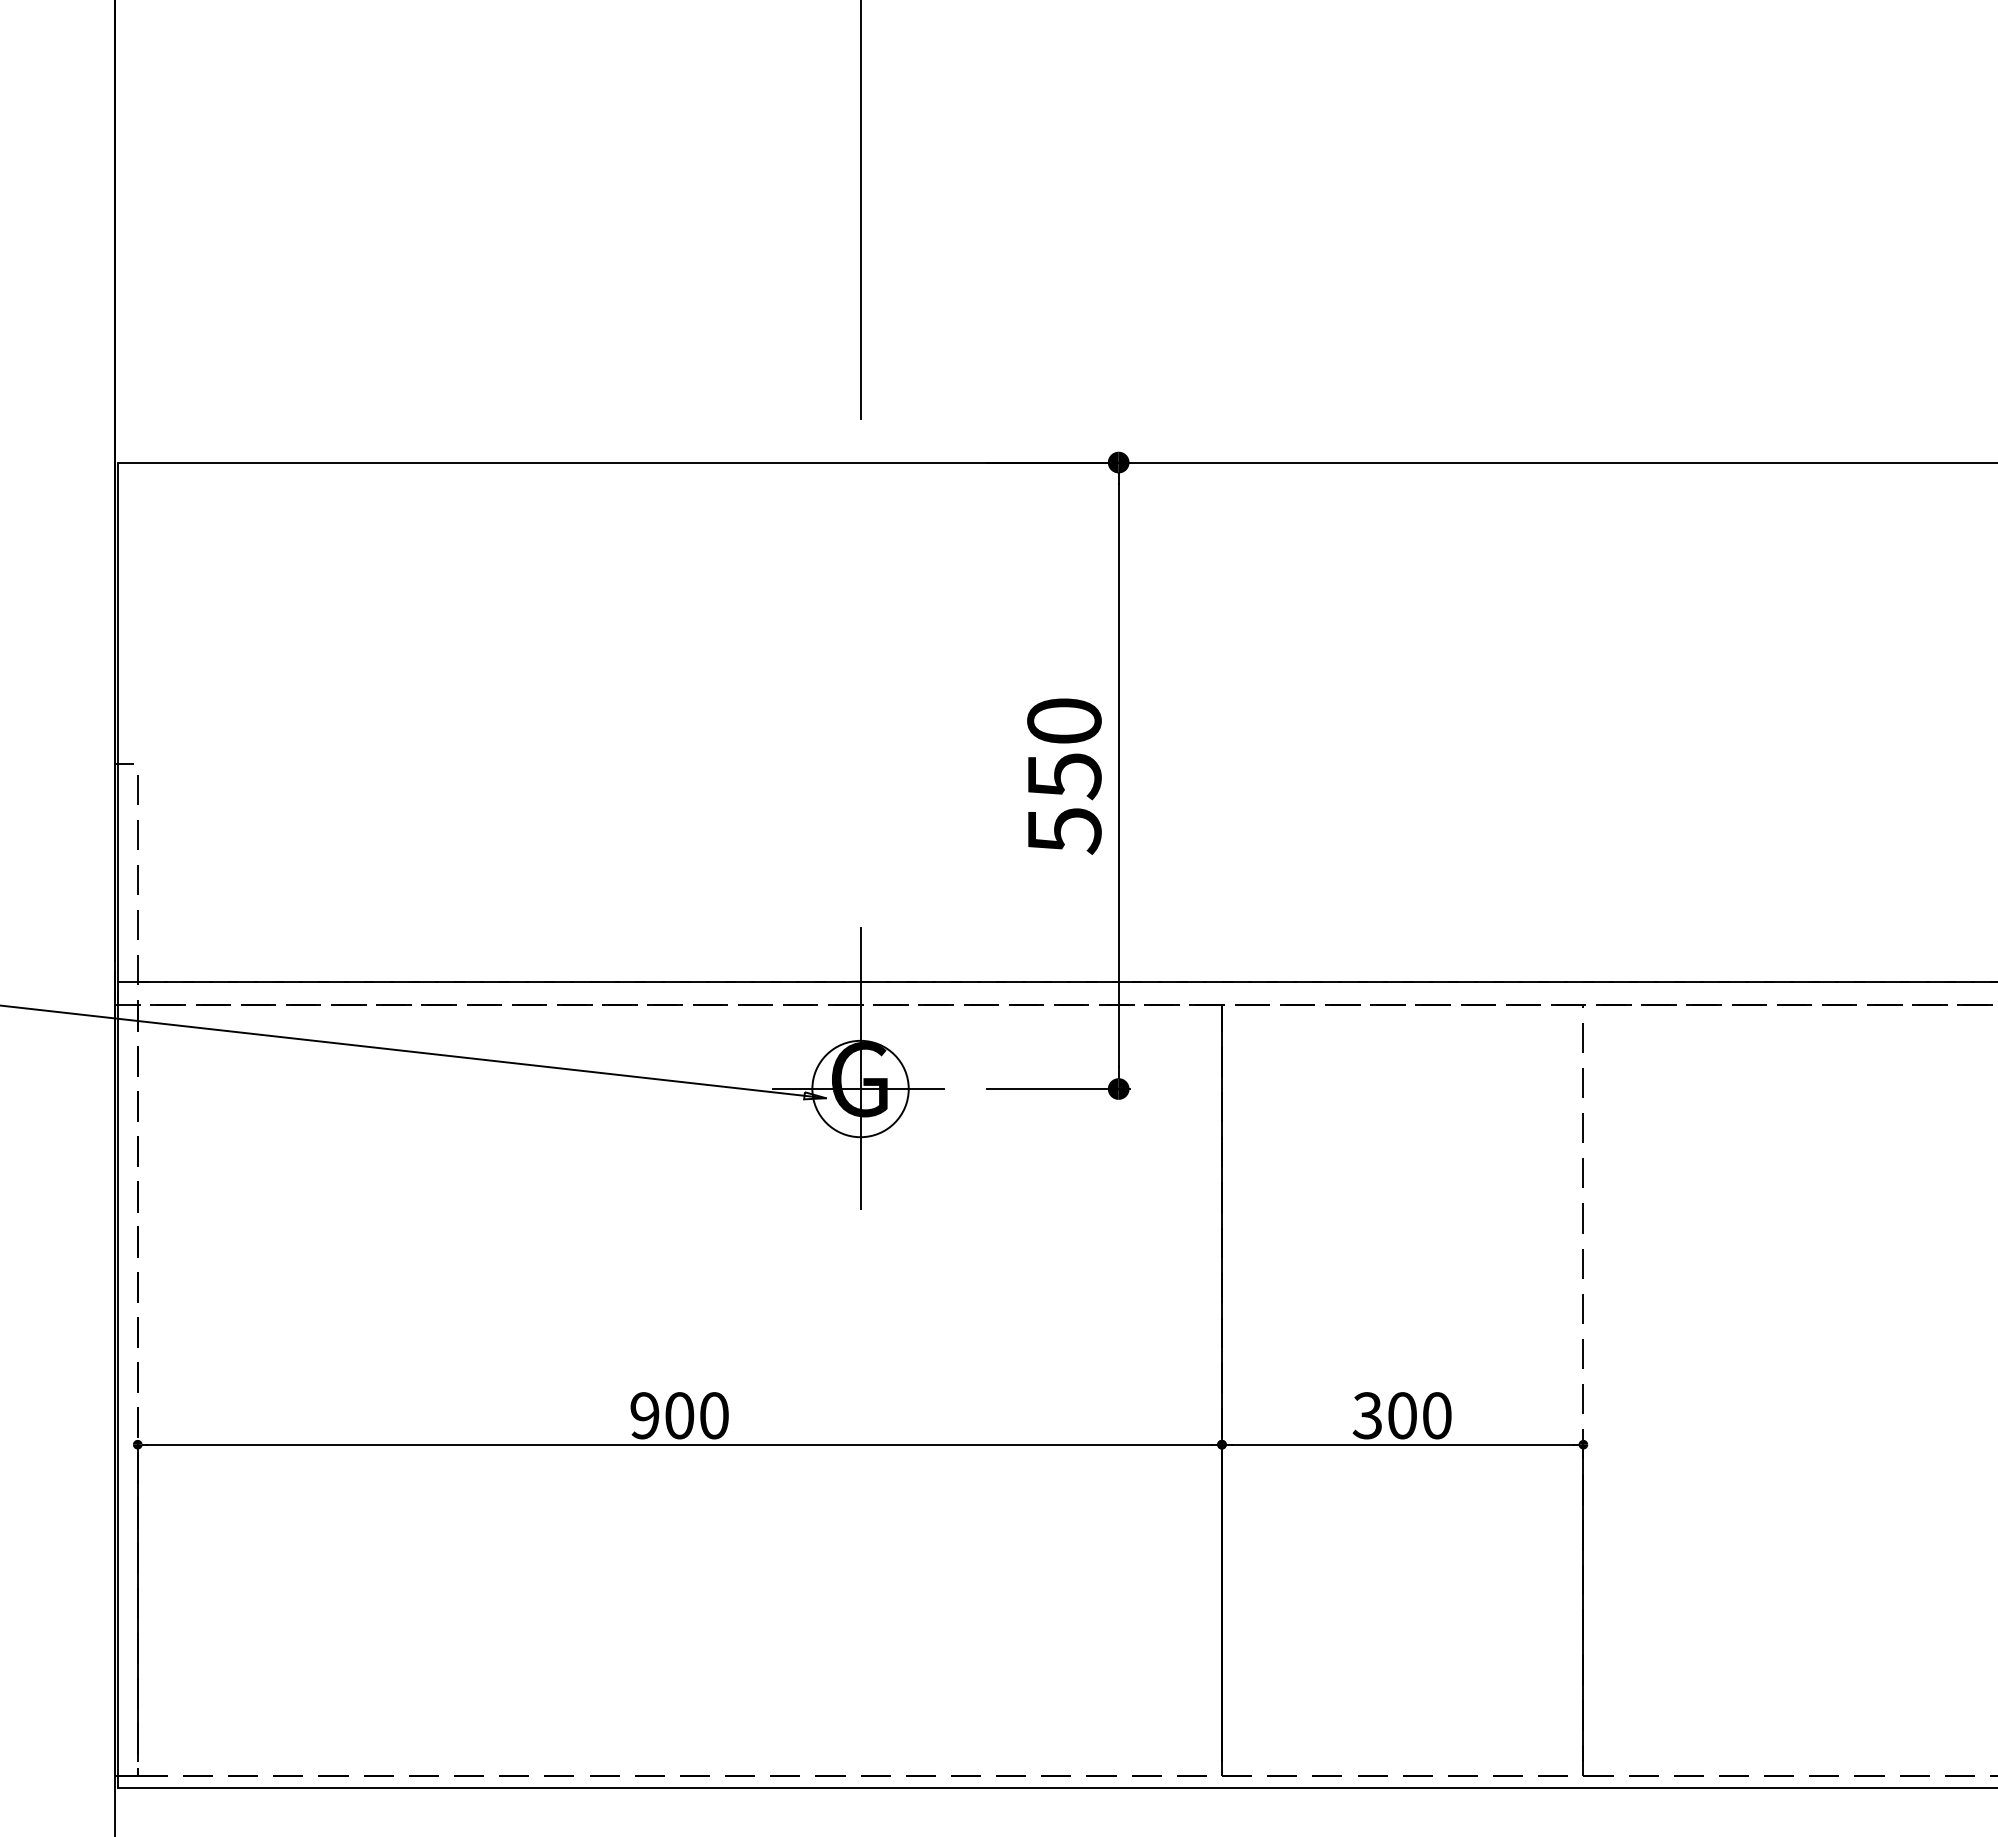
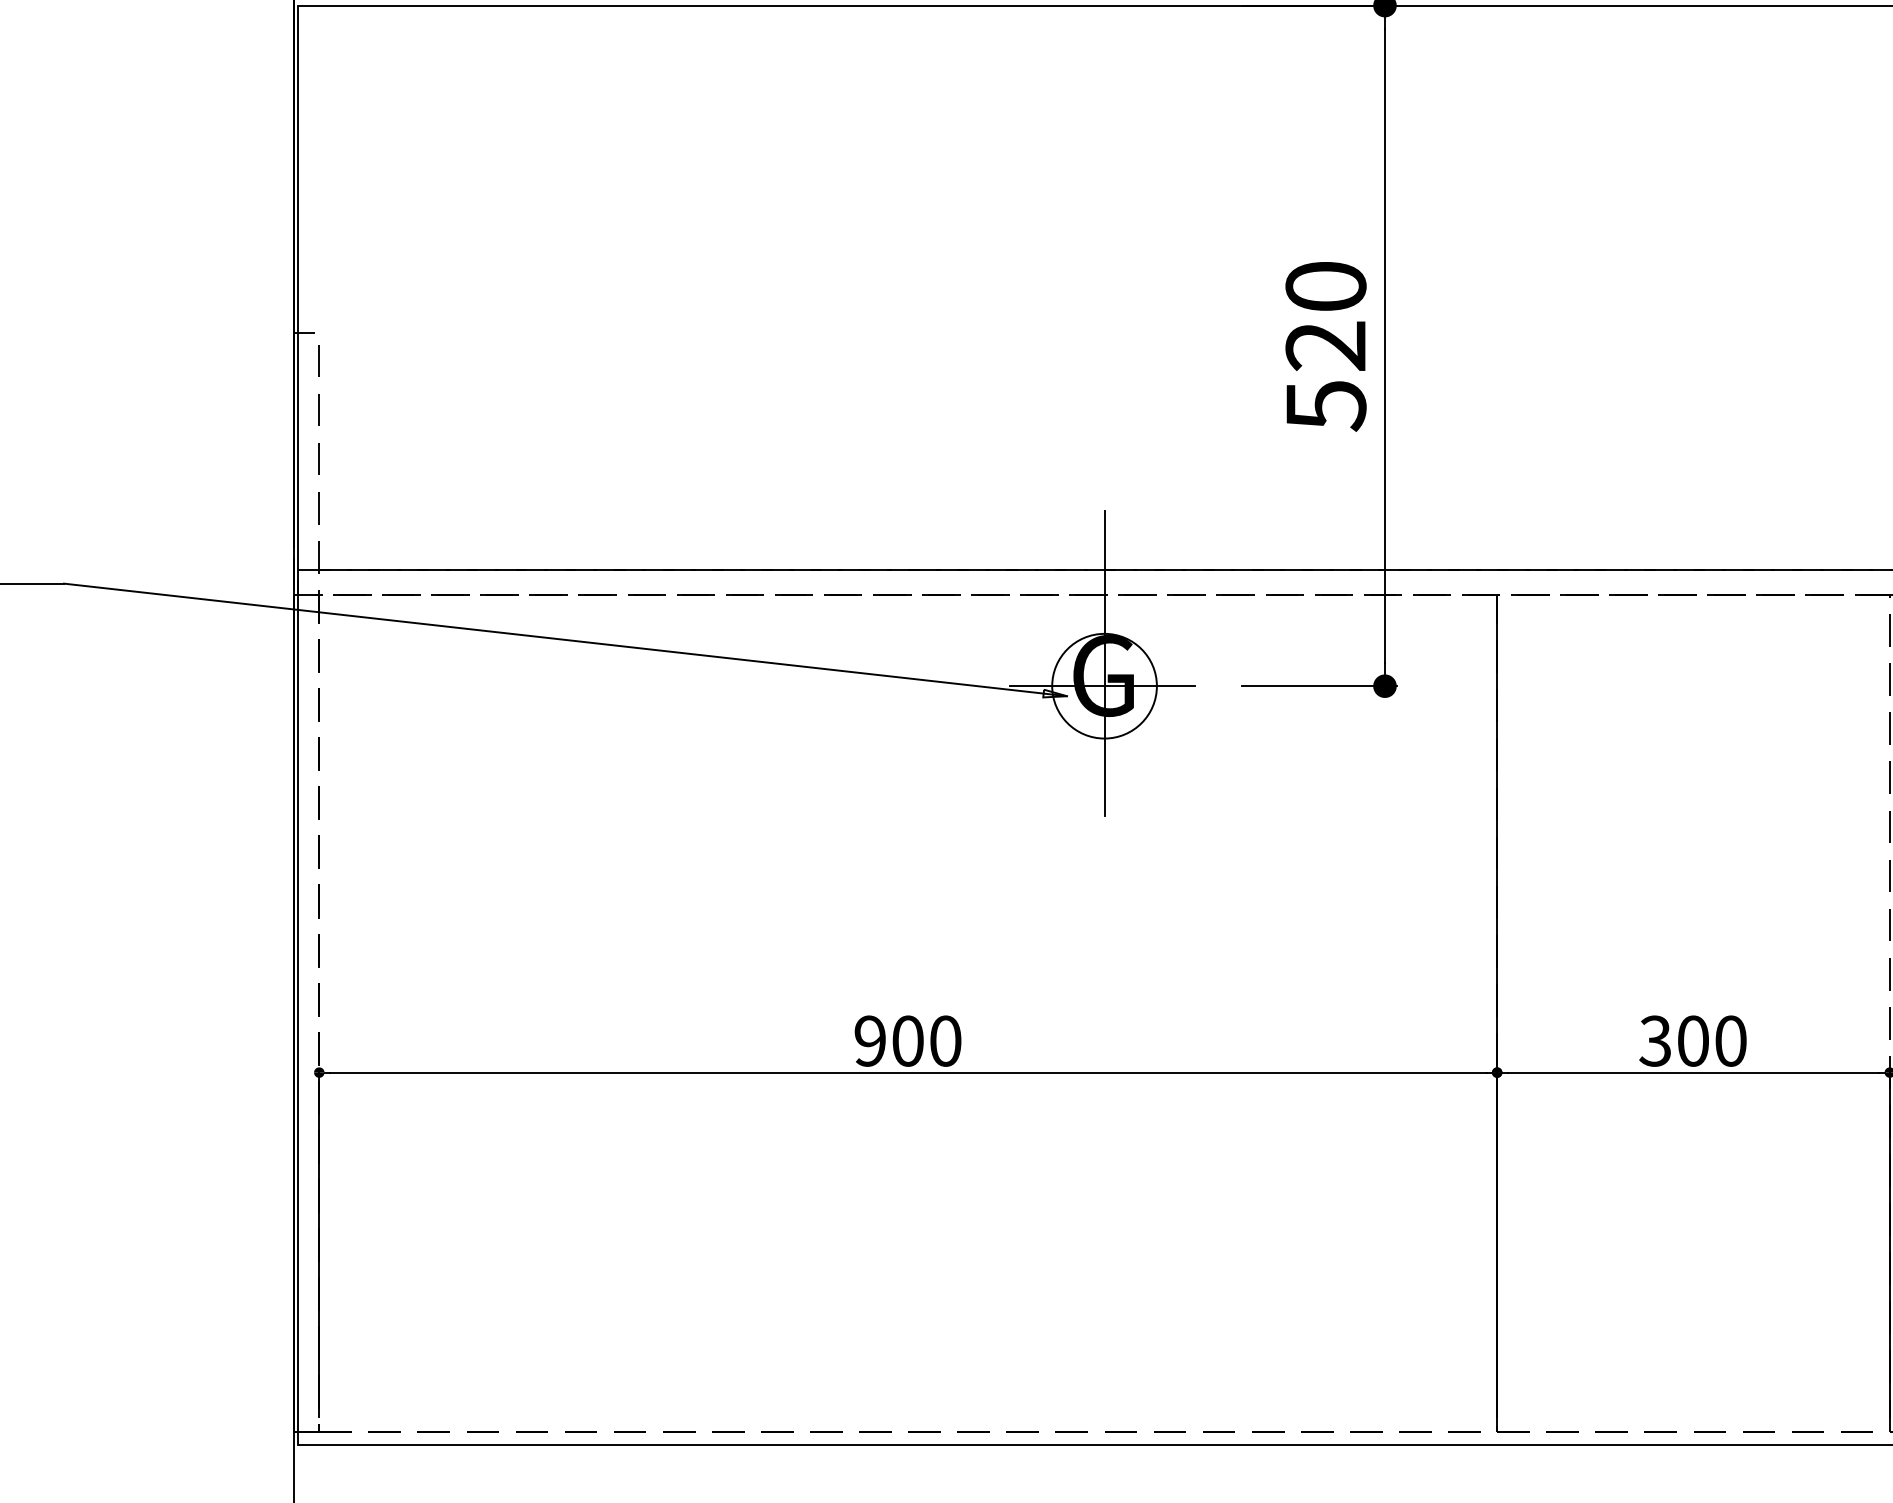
text: (1064, 776) -> (1326, 346), 550 -> 520

